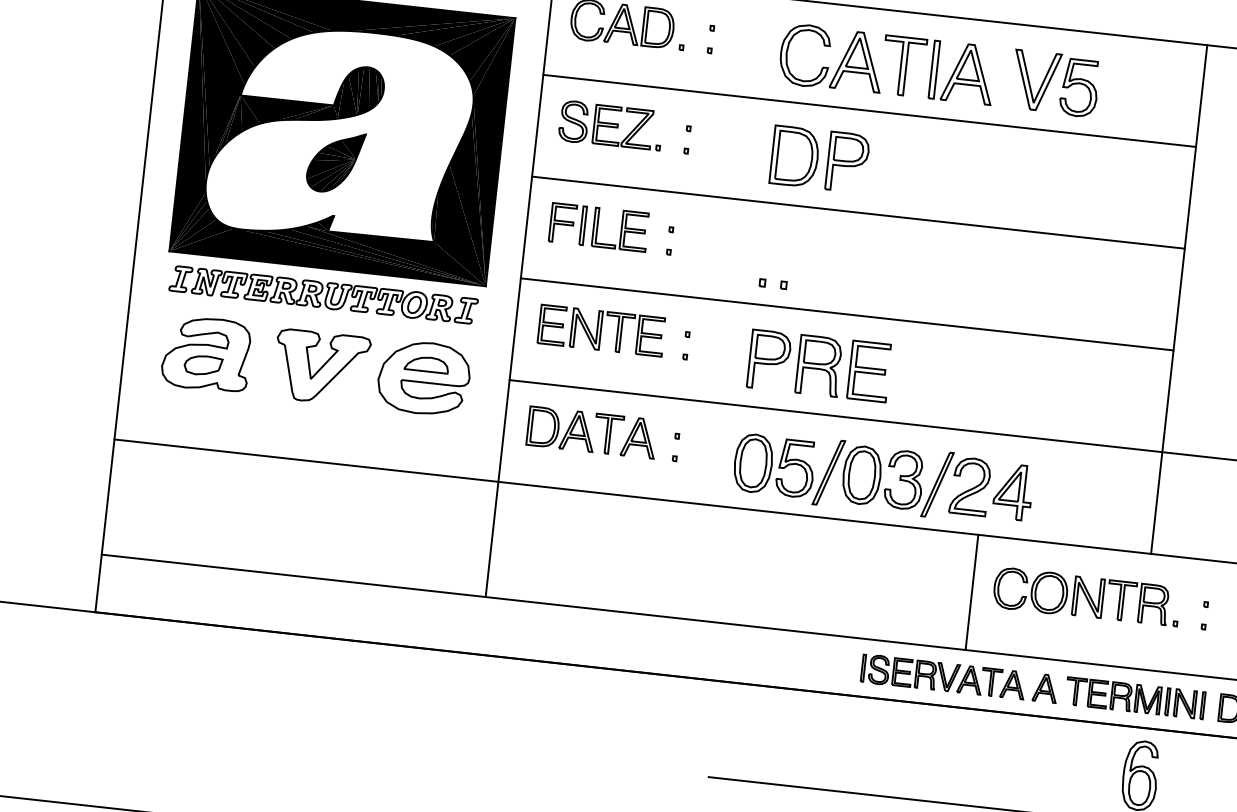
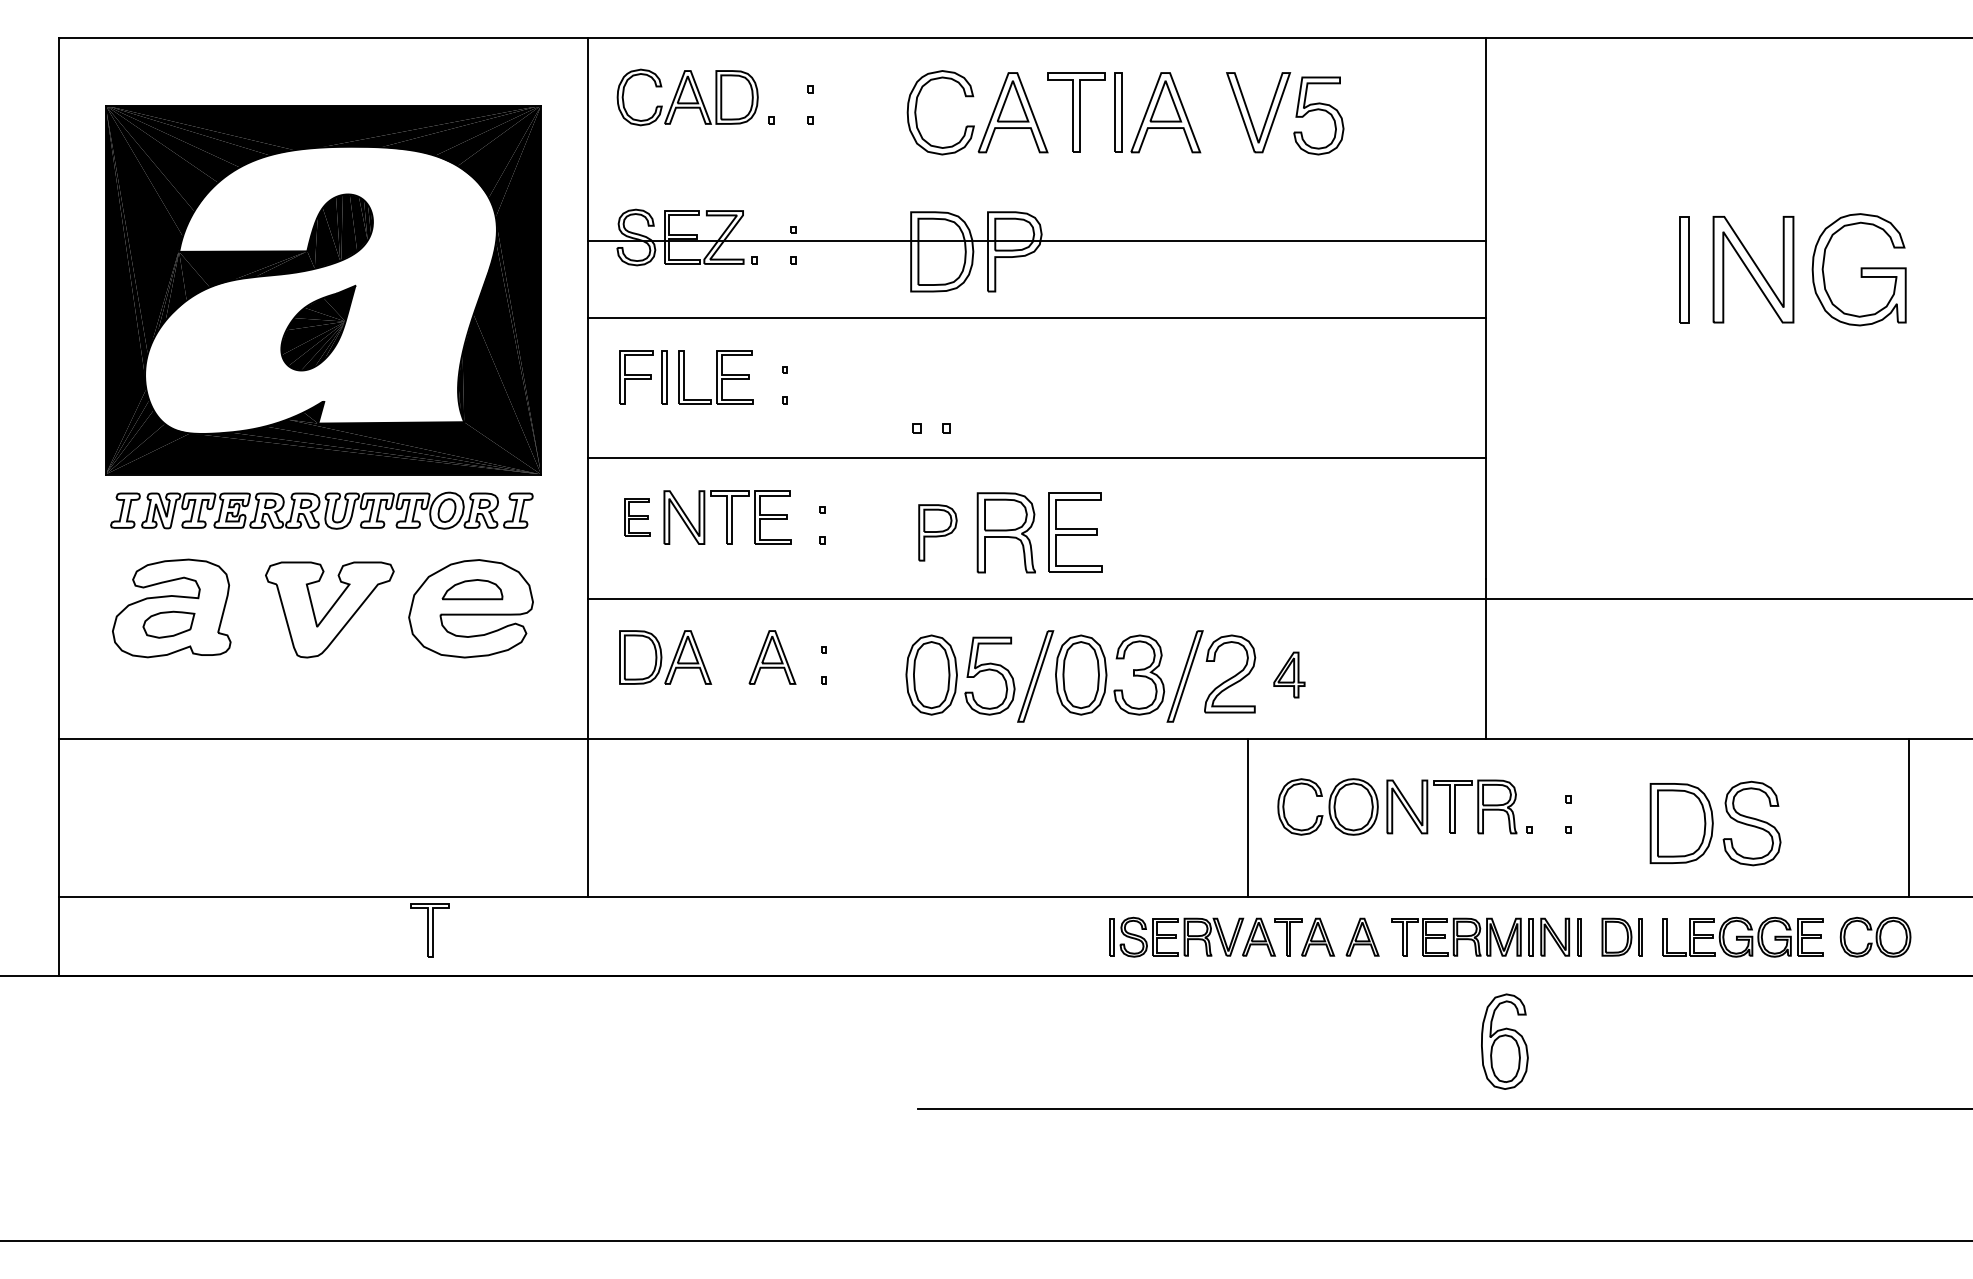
line: (869, 110) -> (1036, 241), moved
part: (552, 325) -> (637, 517), size x0.7
part: (769, 360) -> (937, 532), size x0.7
part: (607, 434) -> (429, 930), moved
part: (1013, 491) -> (1289, 674), size x0.6

